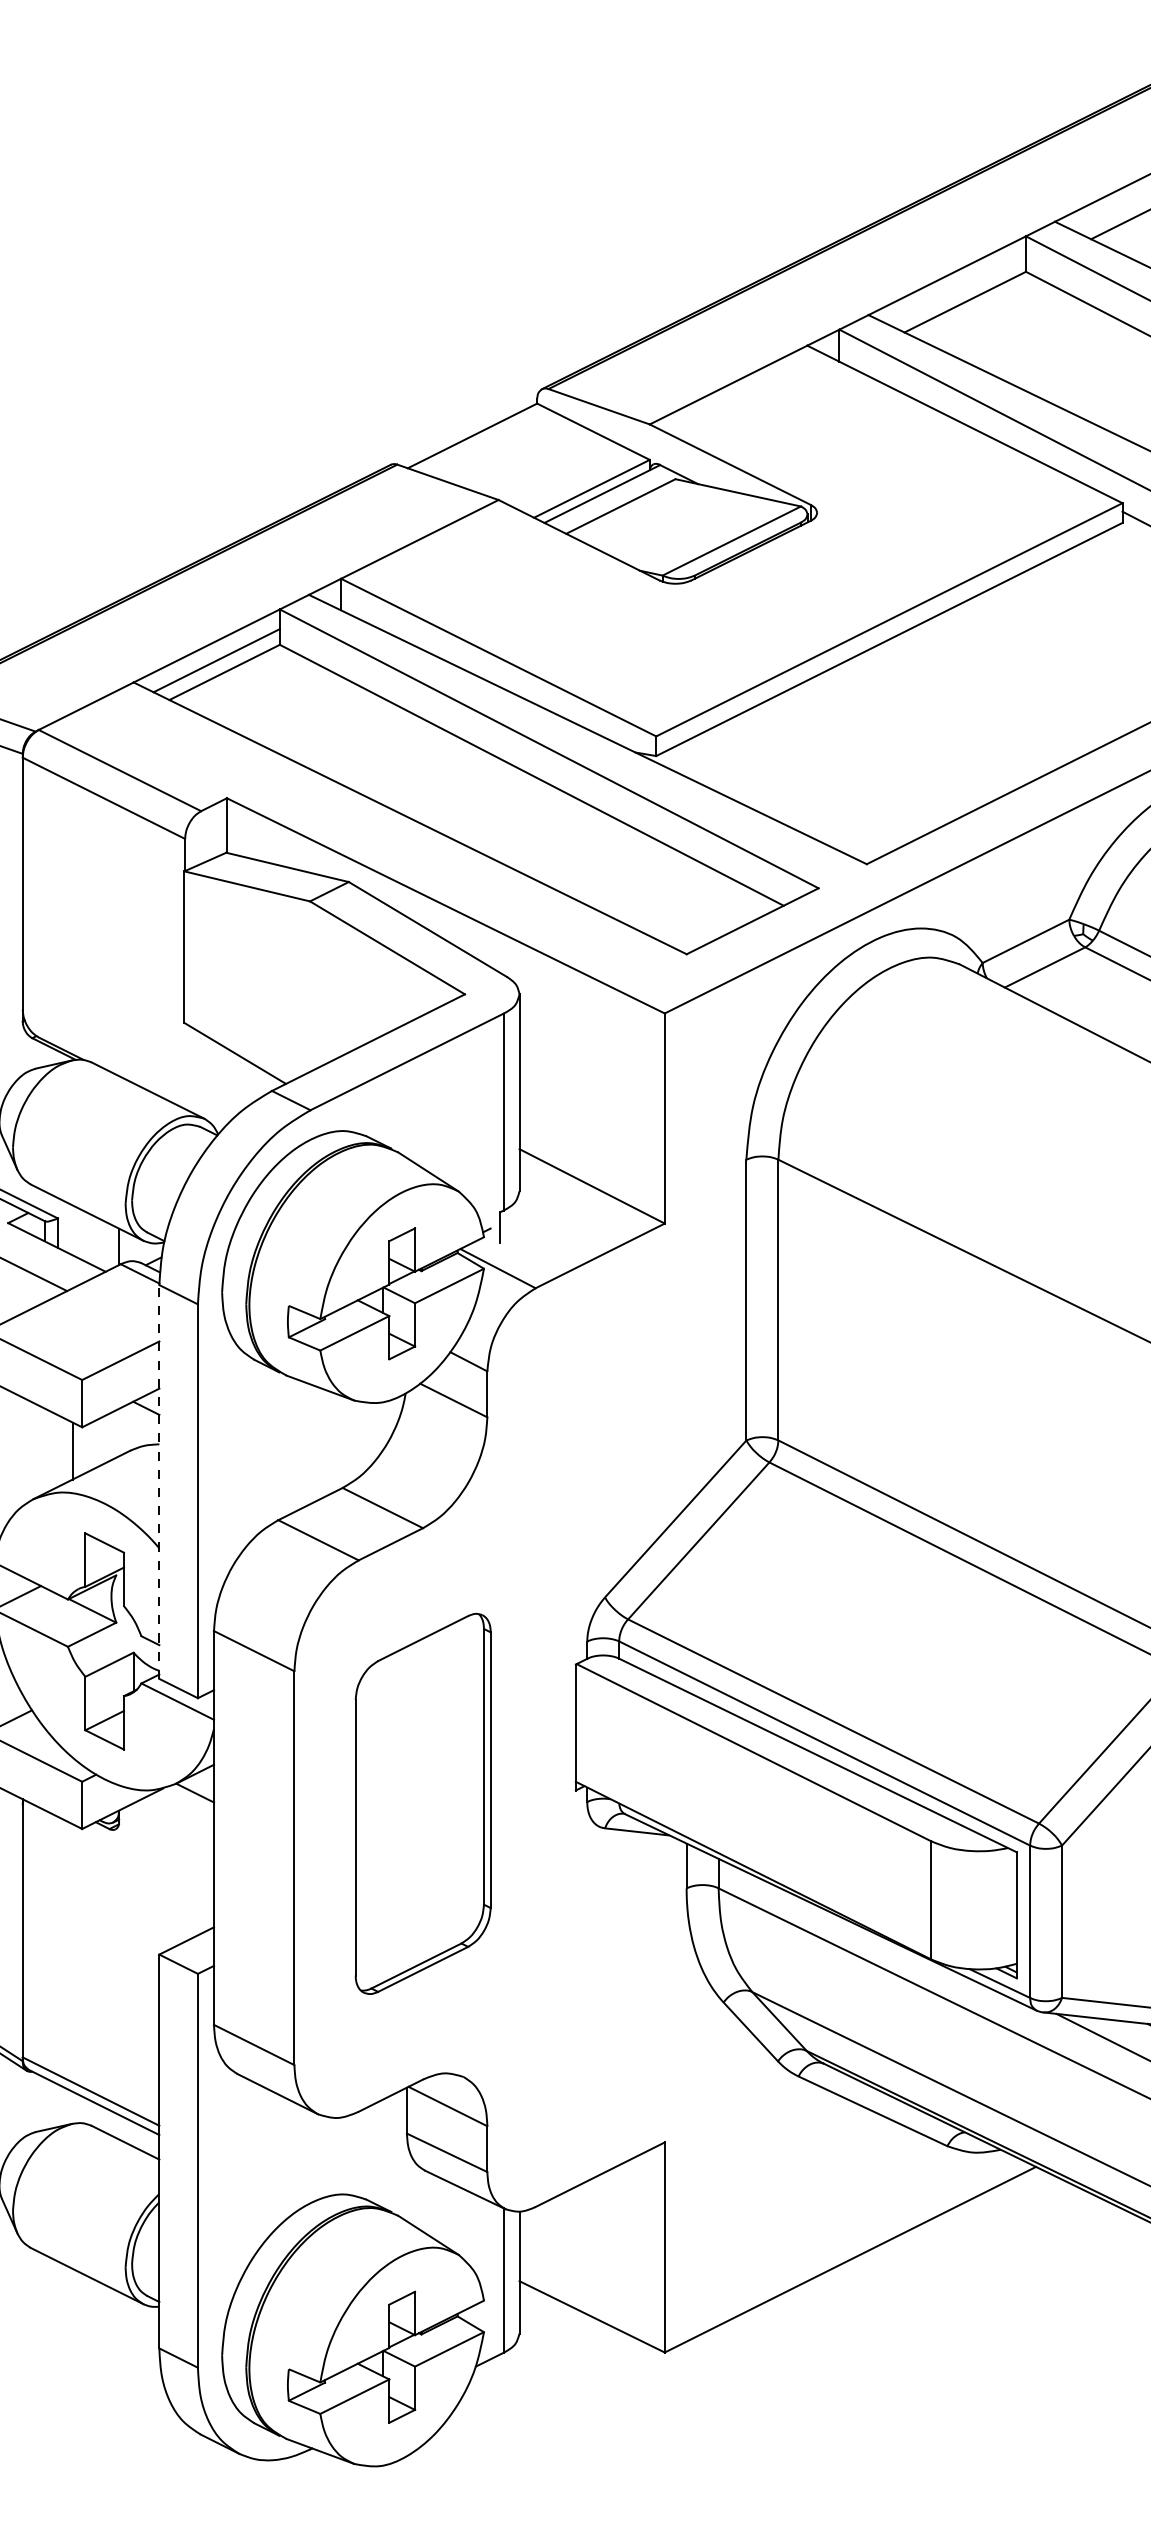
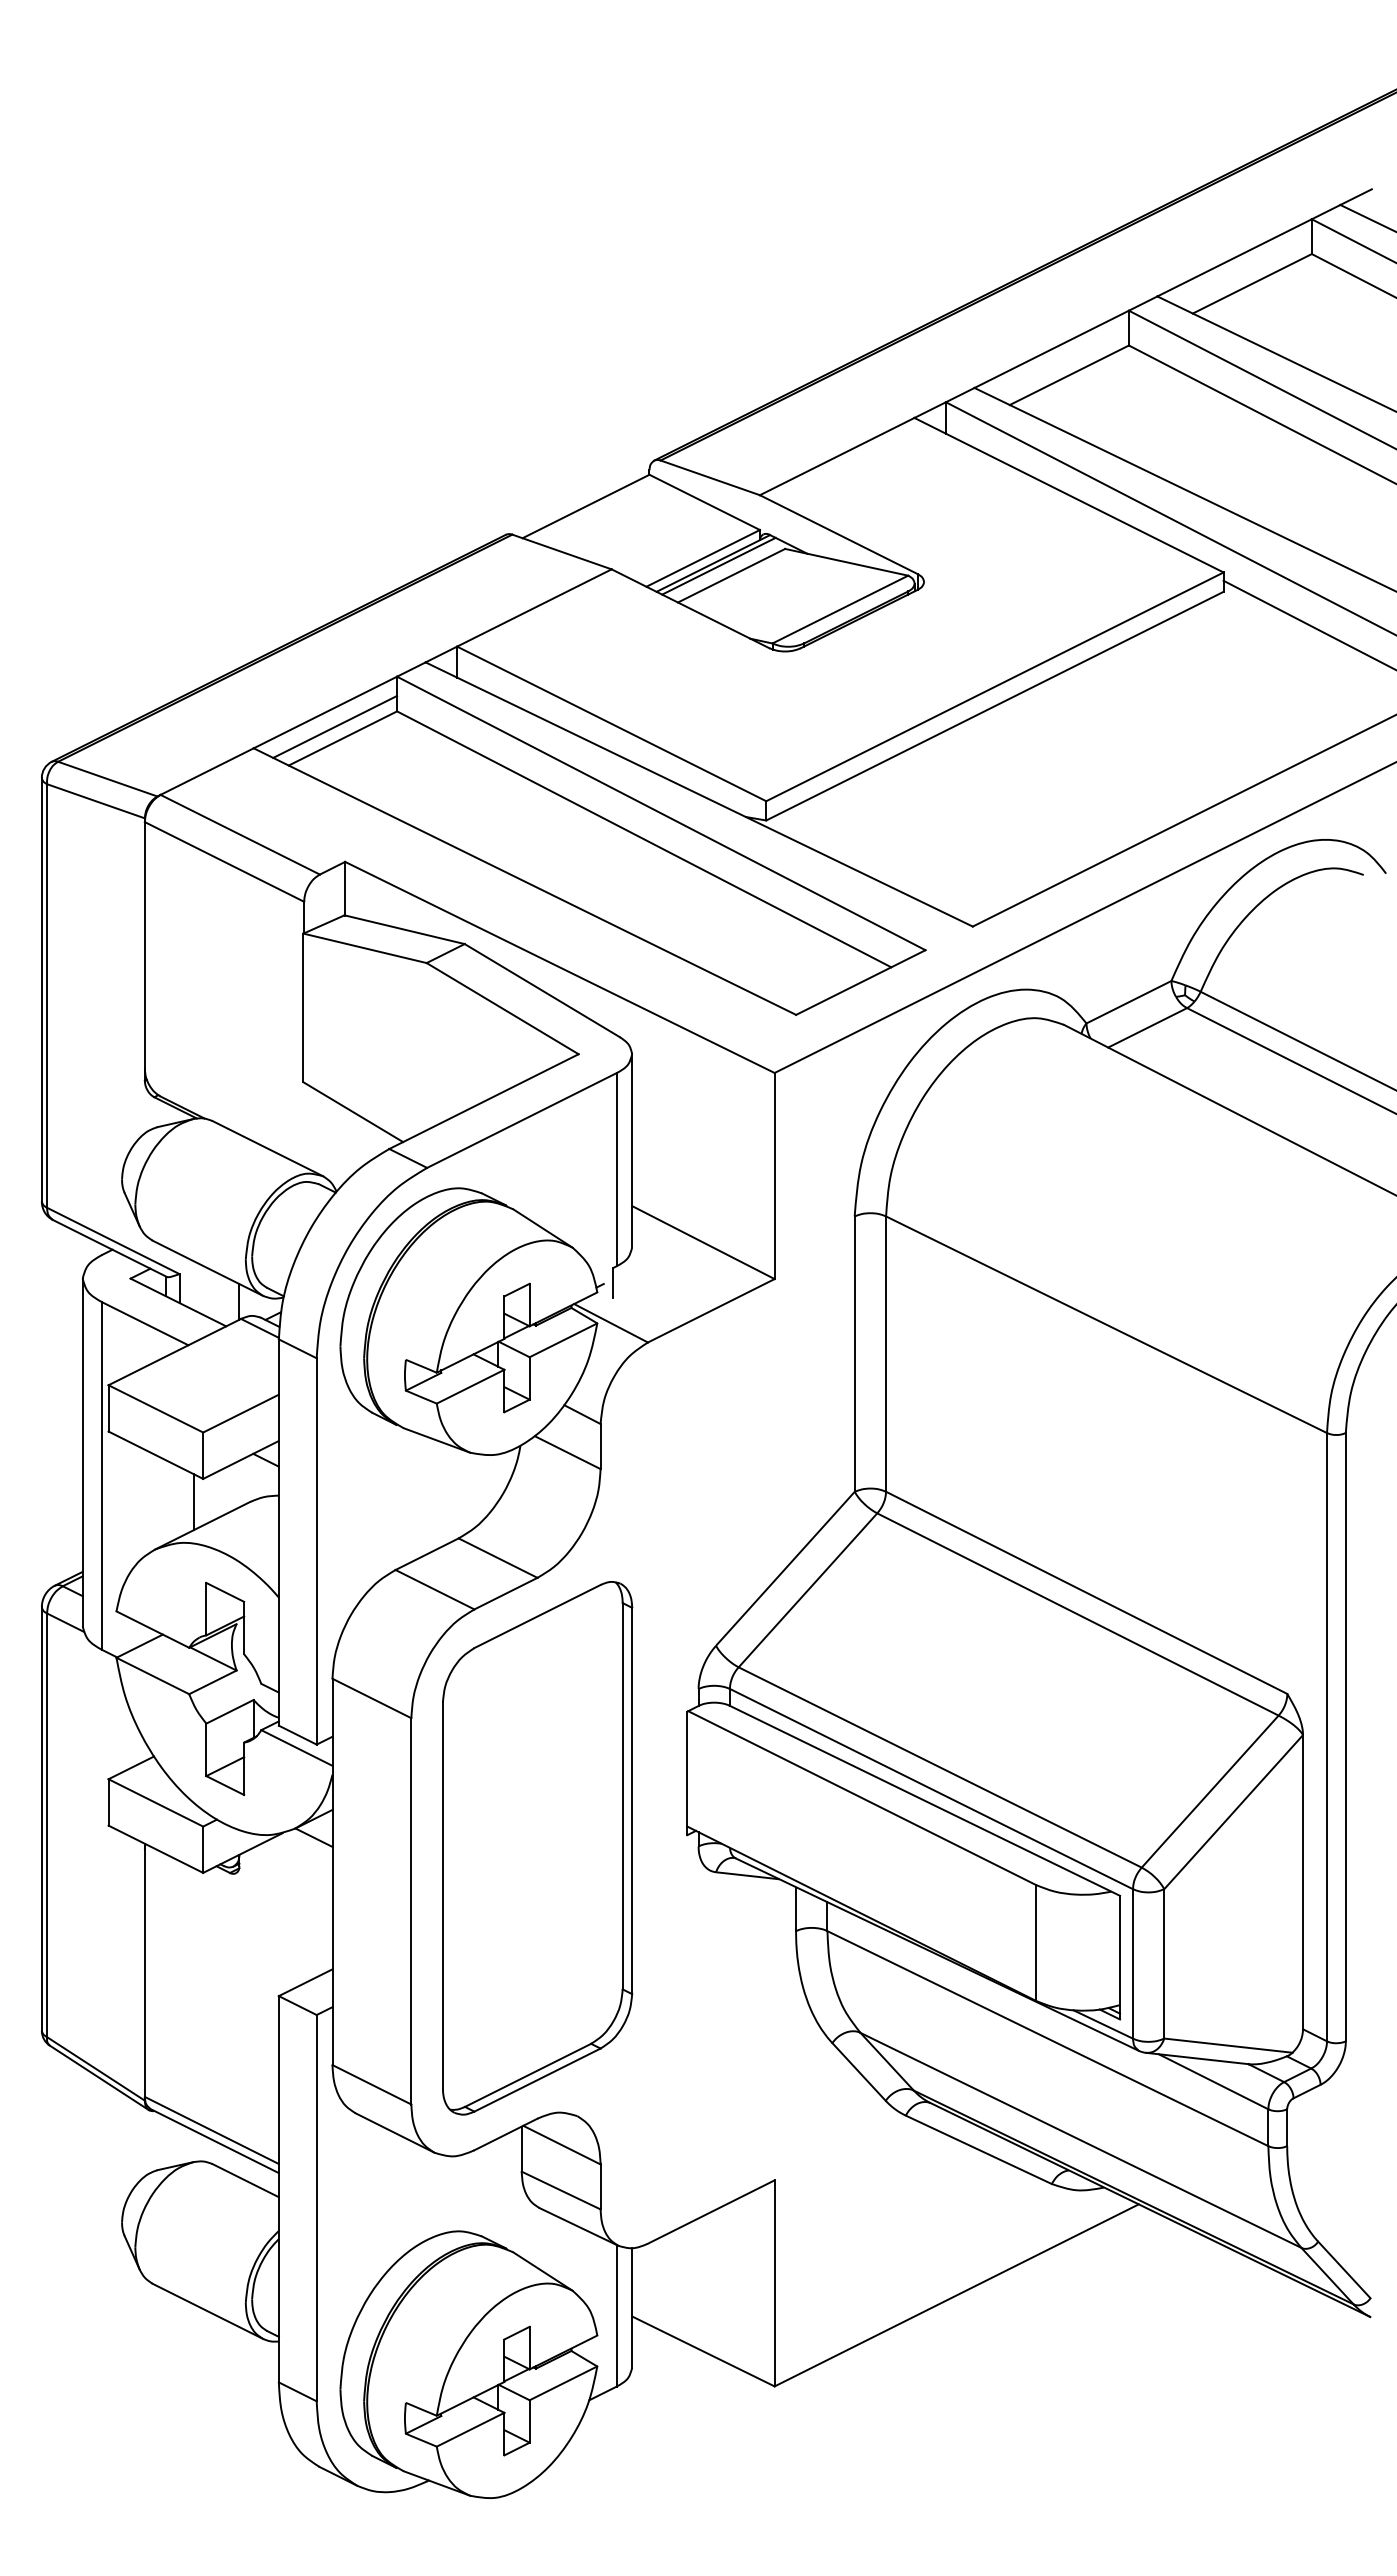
line: (607, 496) -> (718, 565), added
line: (158, 1481) -> (278, 1532), dashed -> solid
part: (423, 1804) -> (537, 1848), size x1.43

